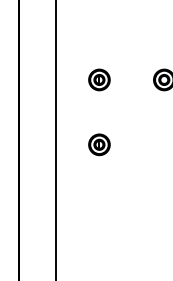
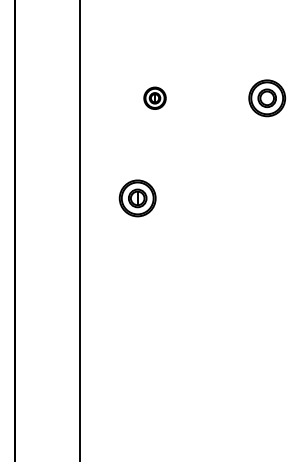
part: (99, 79) -> (155, 97), size x0.6
part: (99, 144) -> (137, 197), moved

